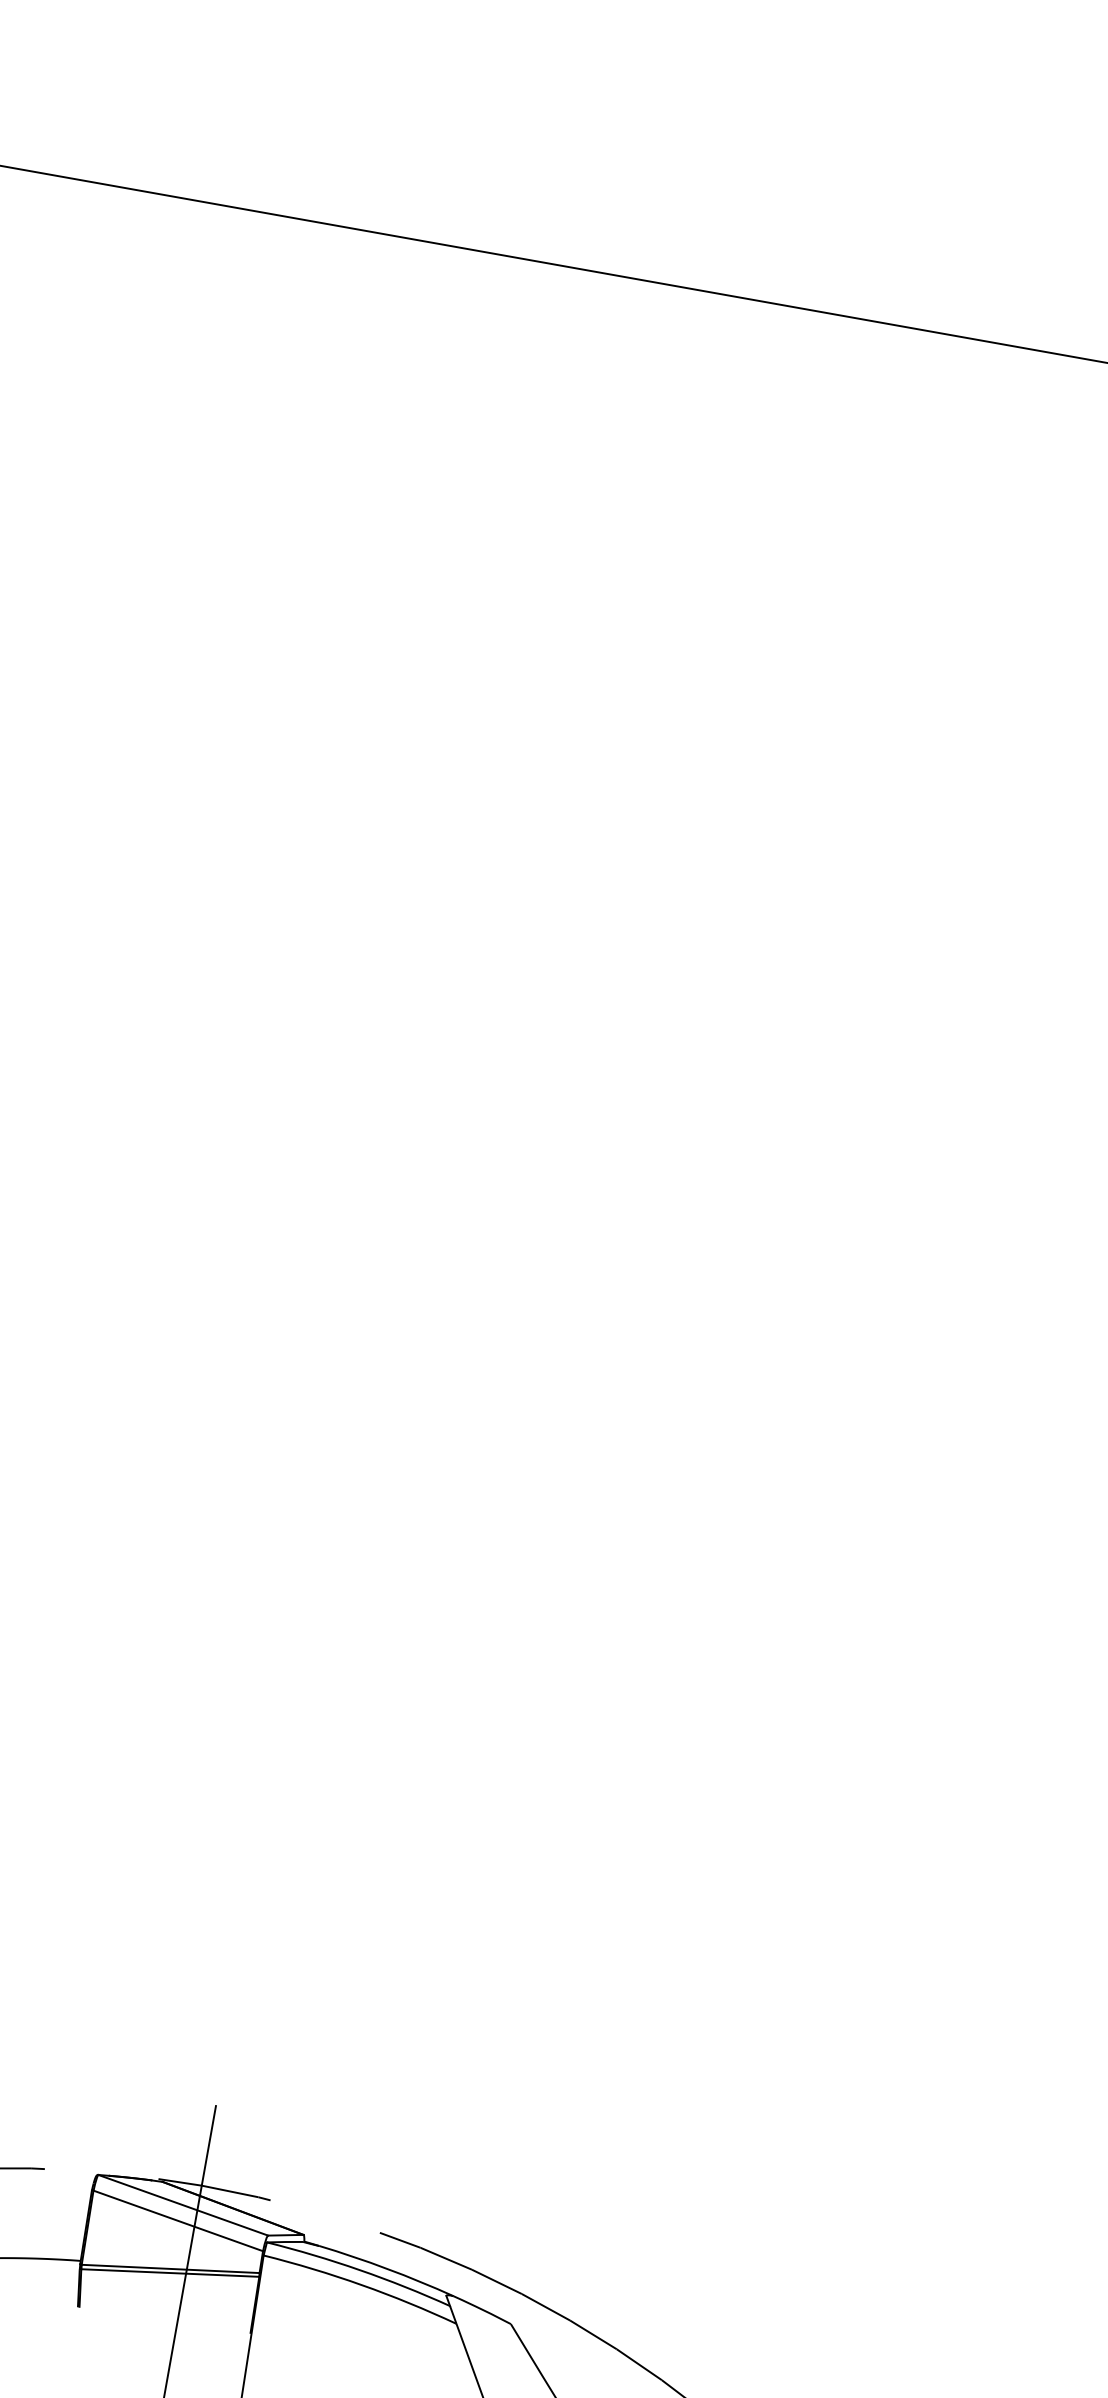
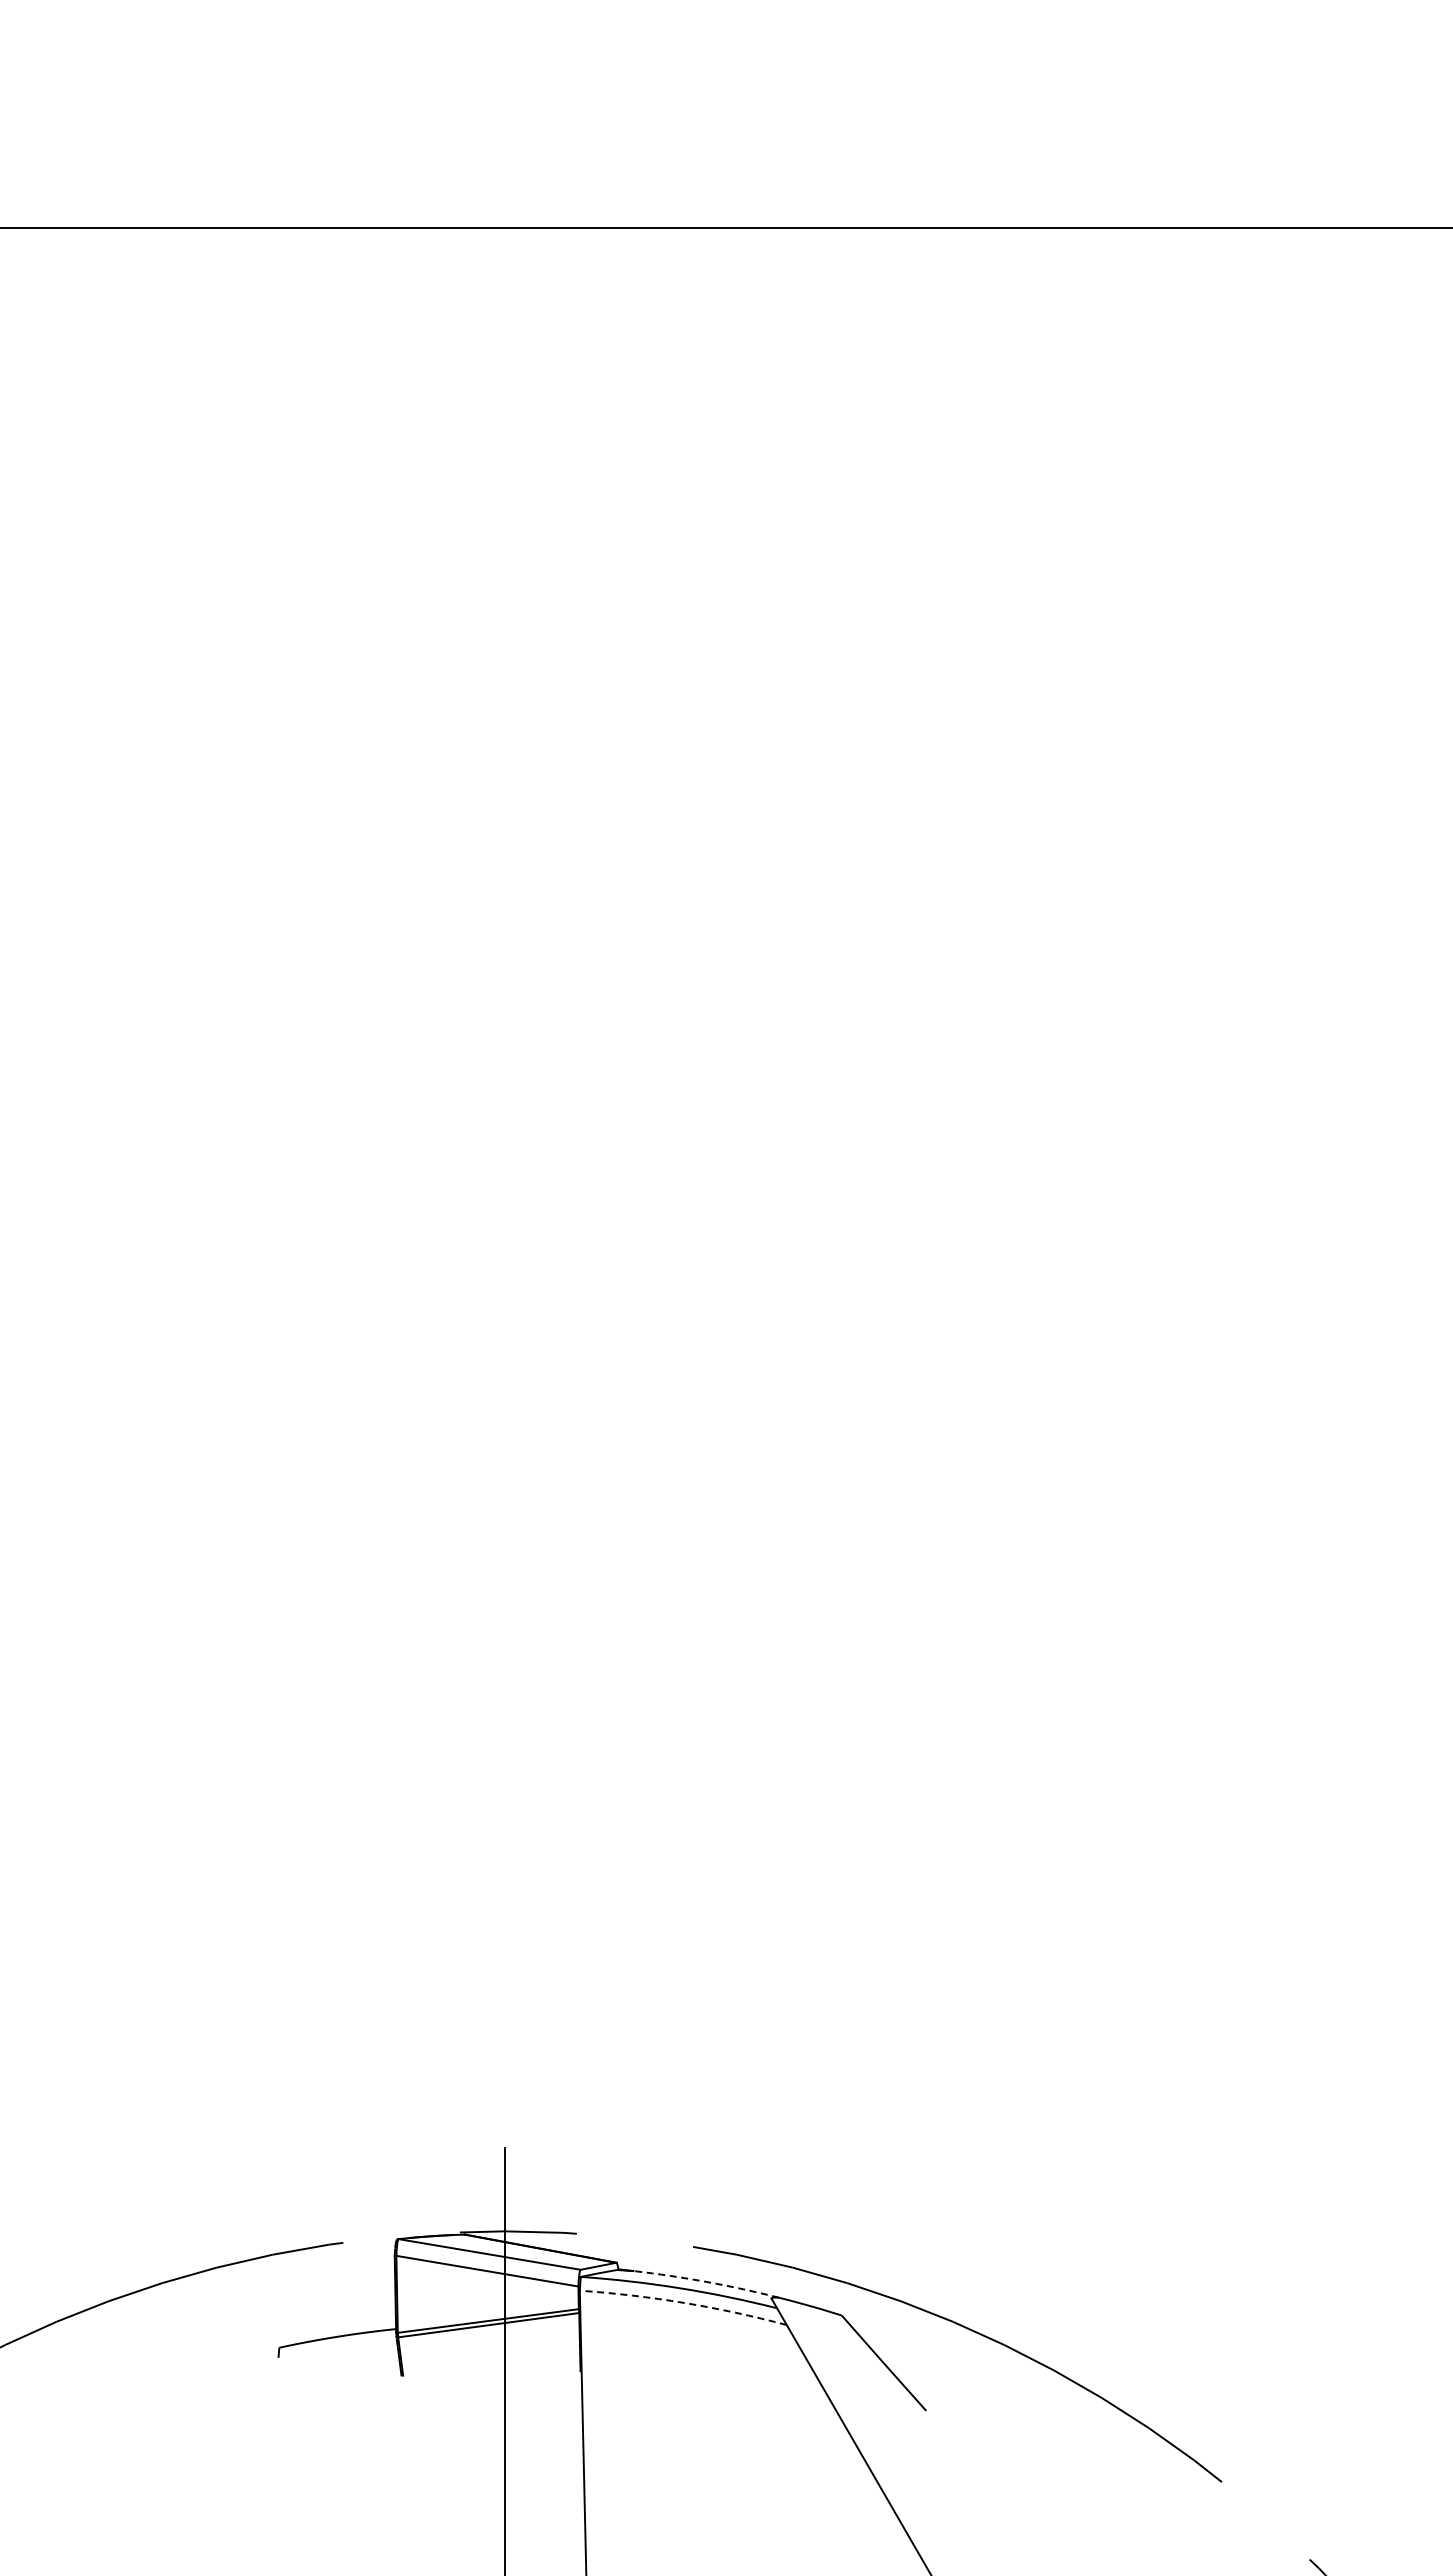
arc: (387, 2269) -> (707, 2282), solid -> dashed
arc: (362, 2284) -> (684, 2302), solid -> dashed

